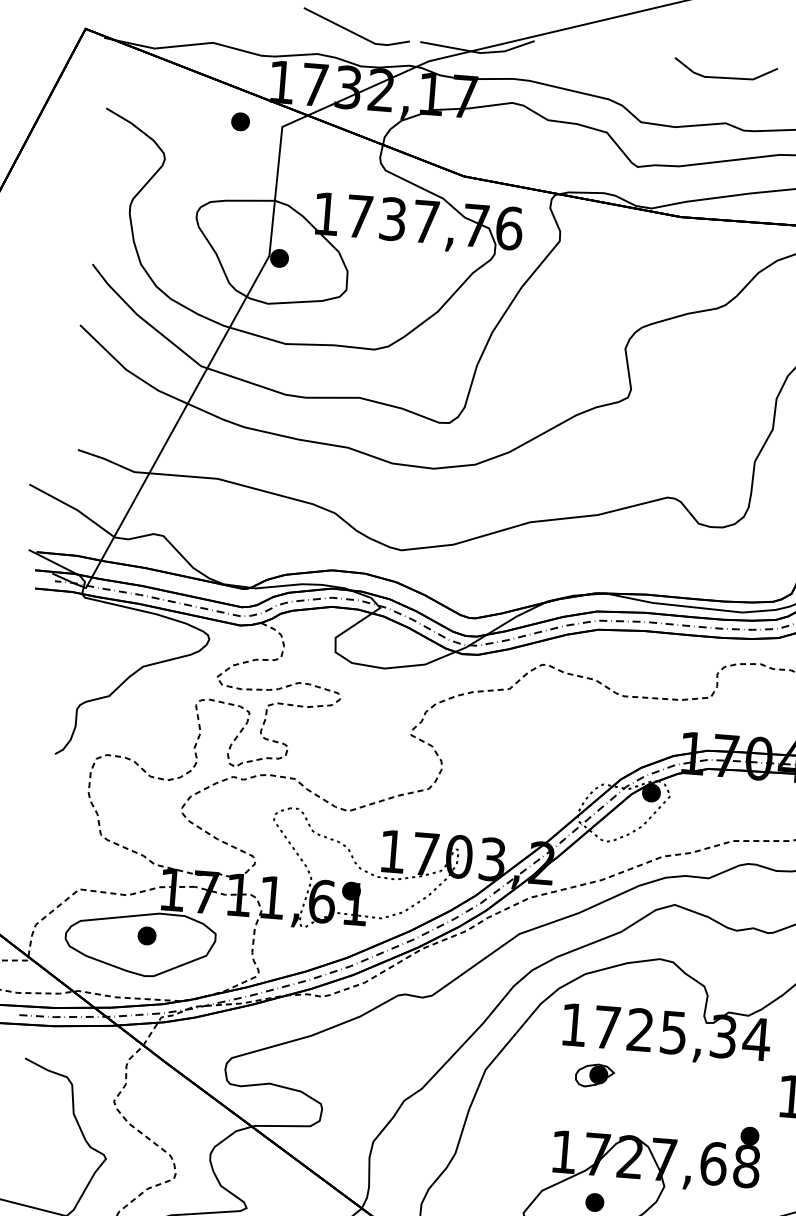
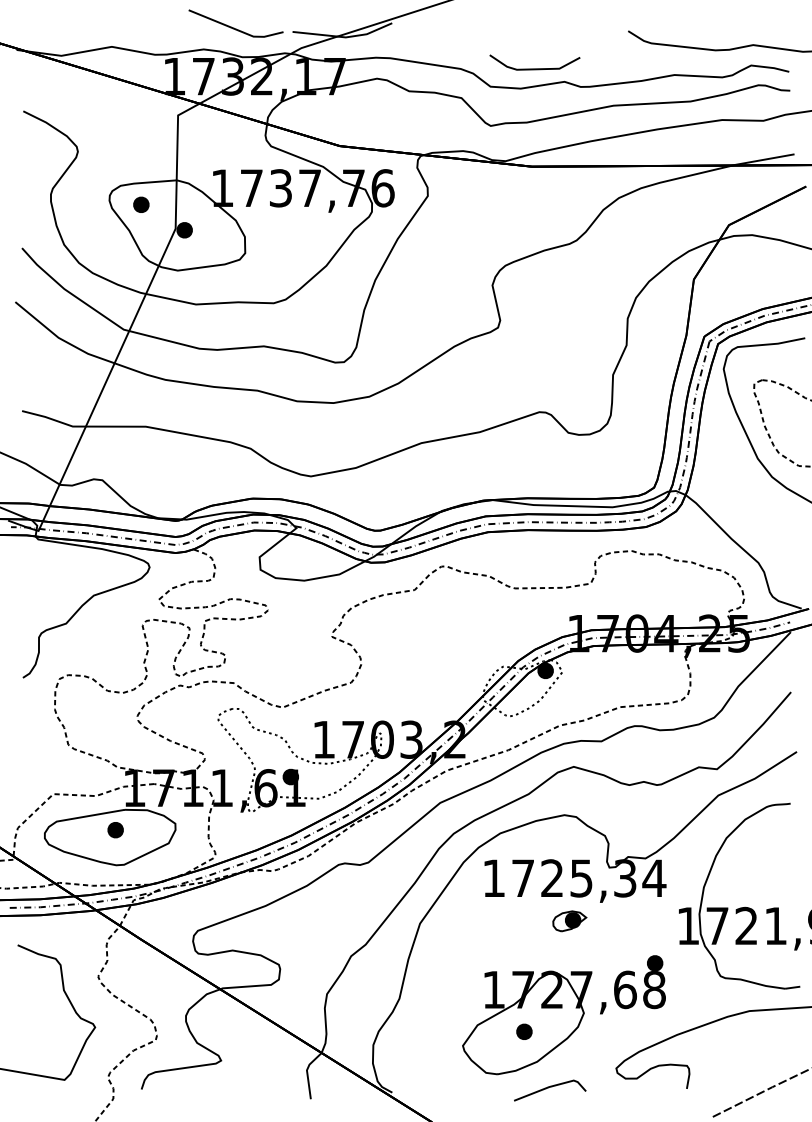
line: (724, 76) -> (534, 68), moved
part: (240, 121) -> (141, 204), moved
part: (594, 1075) -> (569, 921), moved

